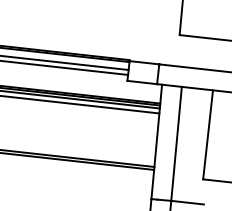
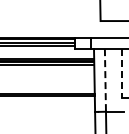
line: (208, 134) -> (122, 73), solid -> dashed
line: (176, 144) -> (105, 80), solid -> dashed

